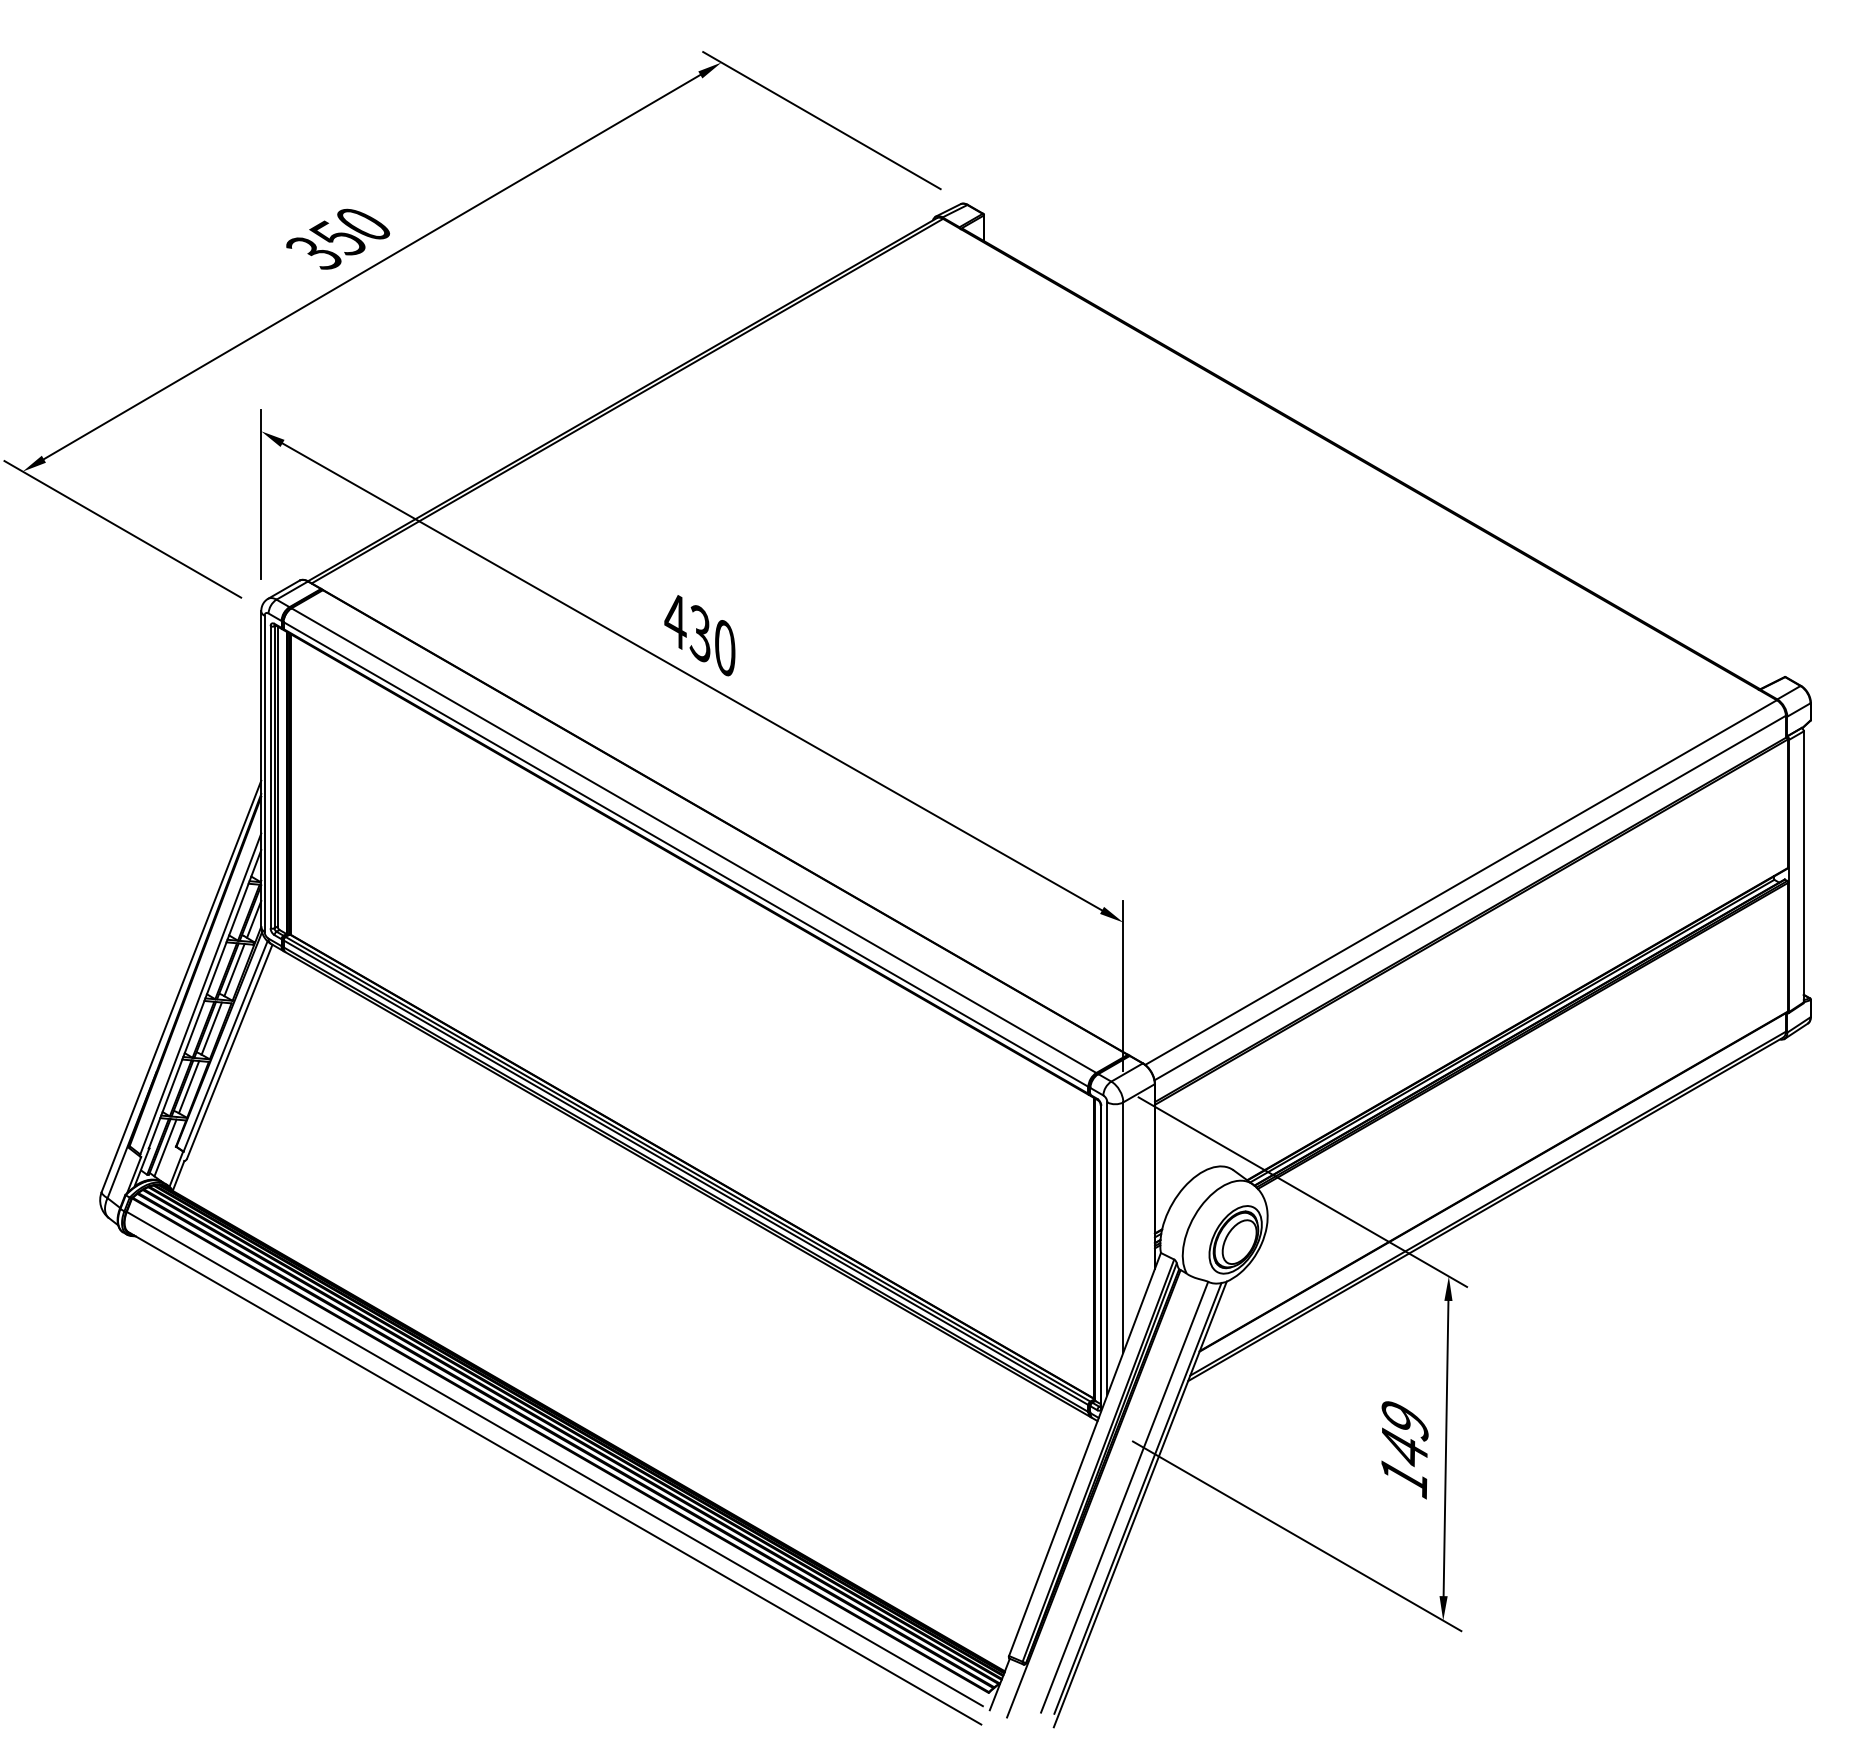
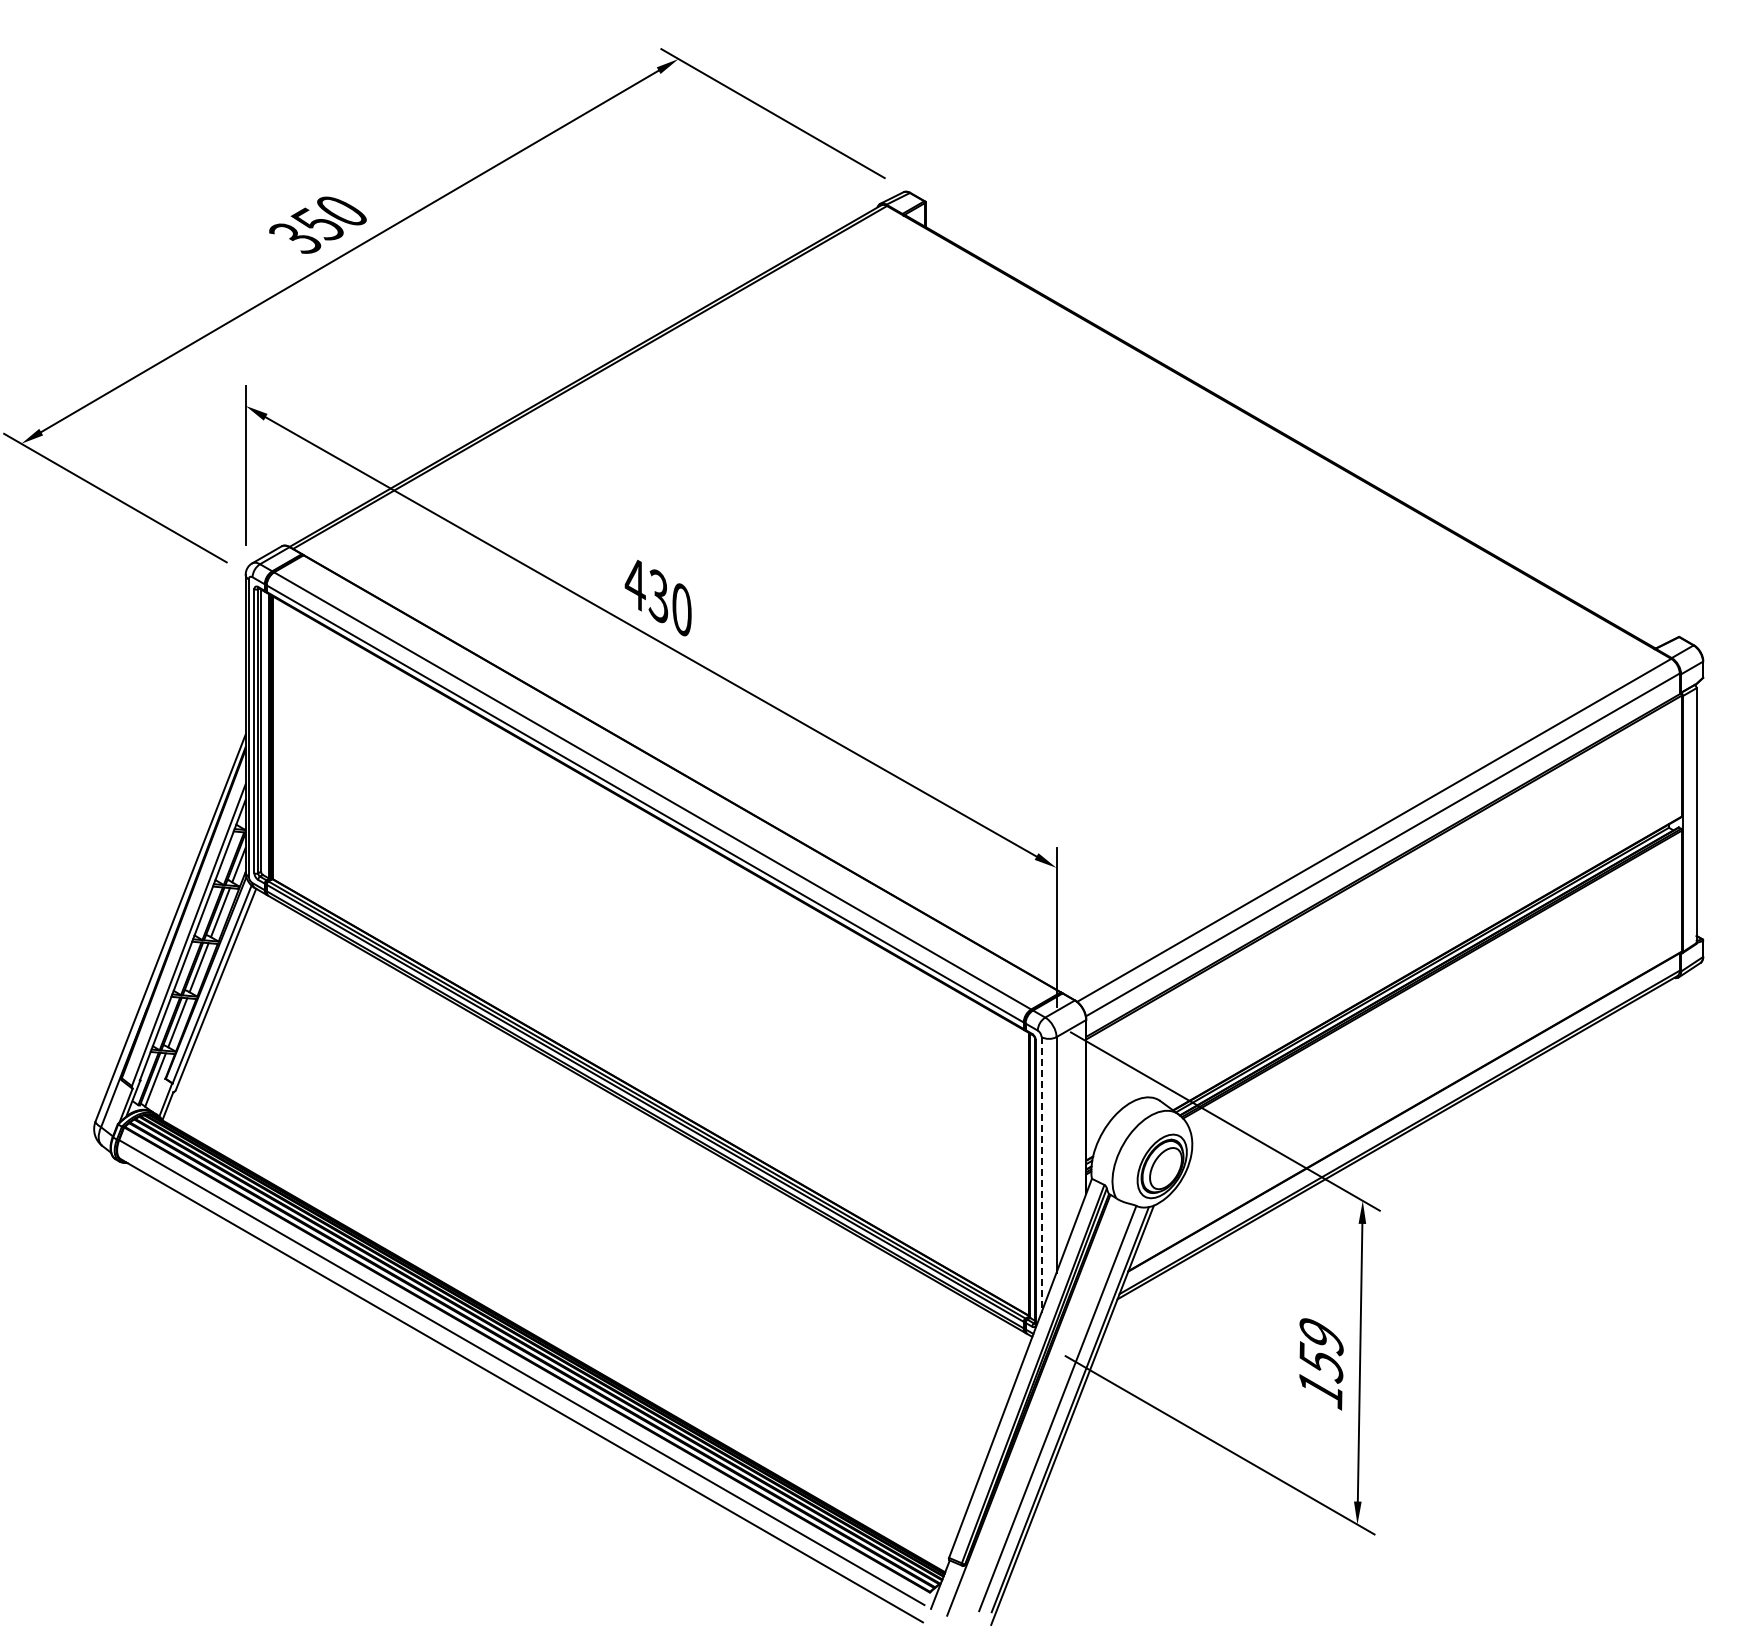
line: (1107, 1248) -> (1041, 1174), solid -> dashed
text: (1404, 1448) -> (1321, 1362), 149 -> 159

